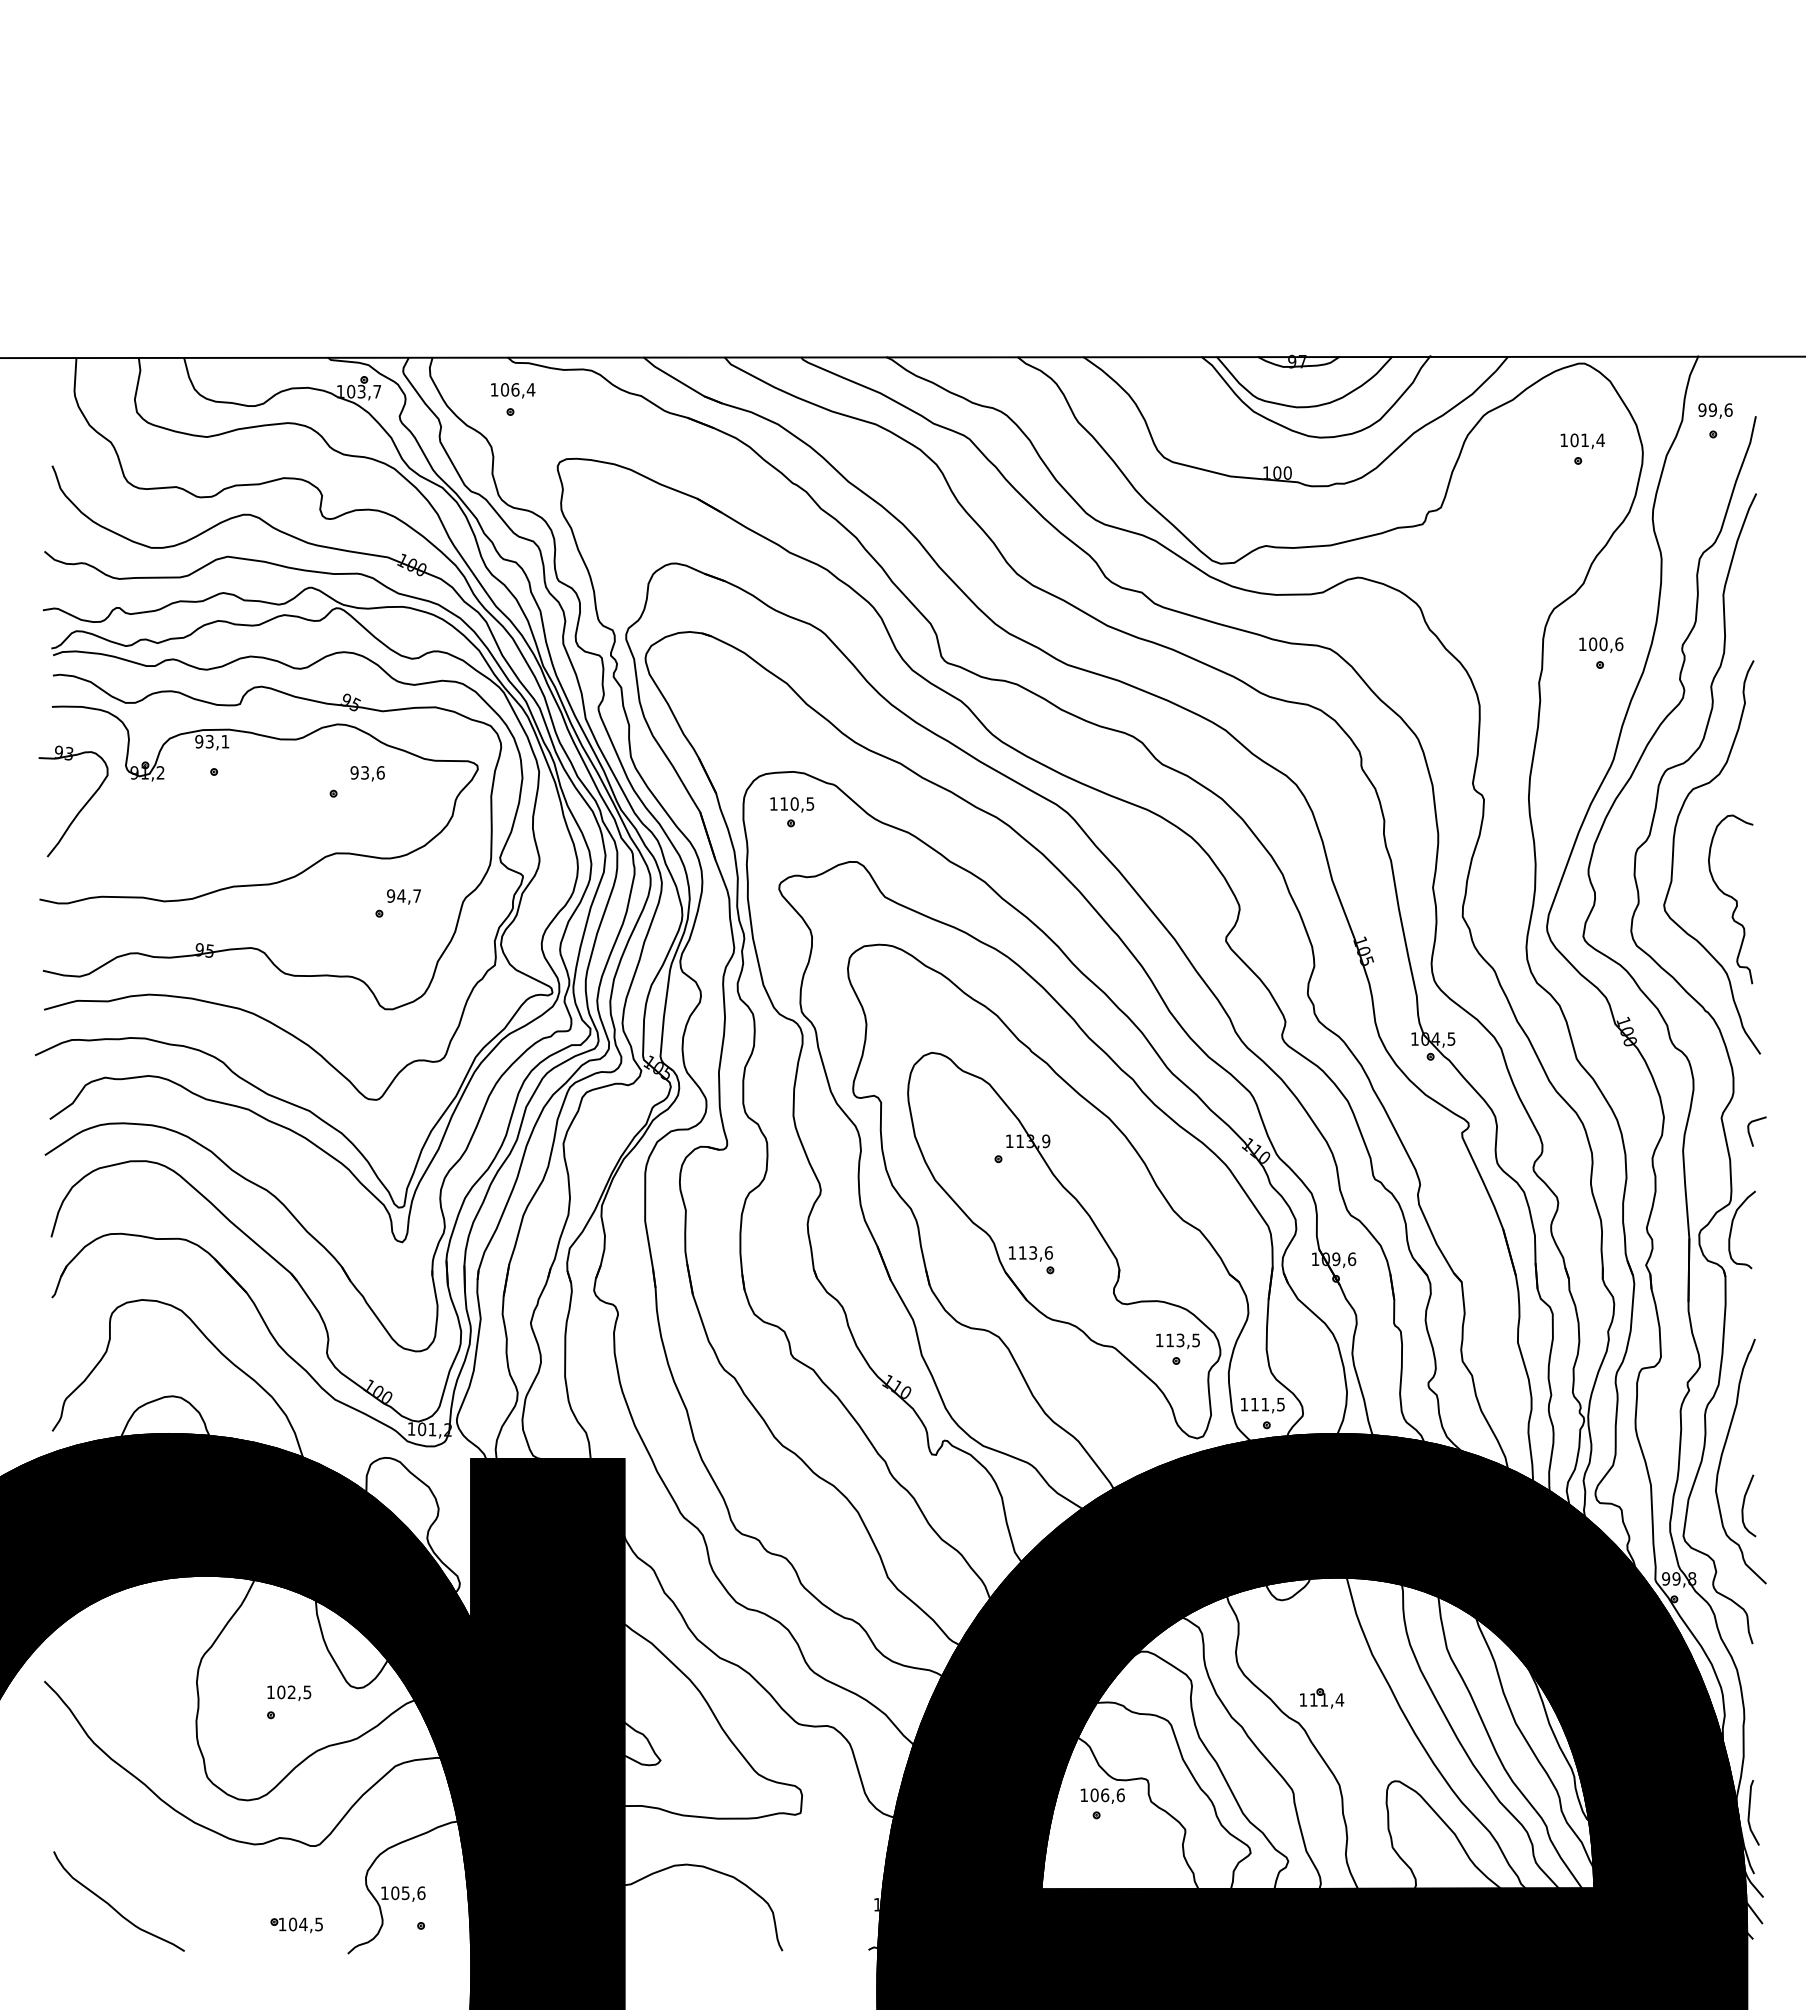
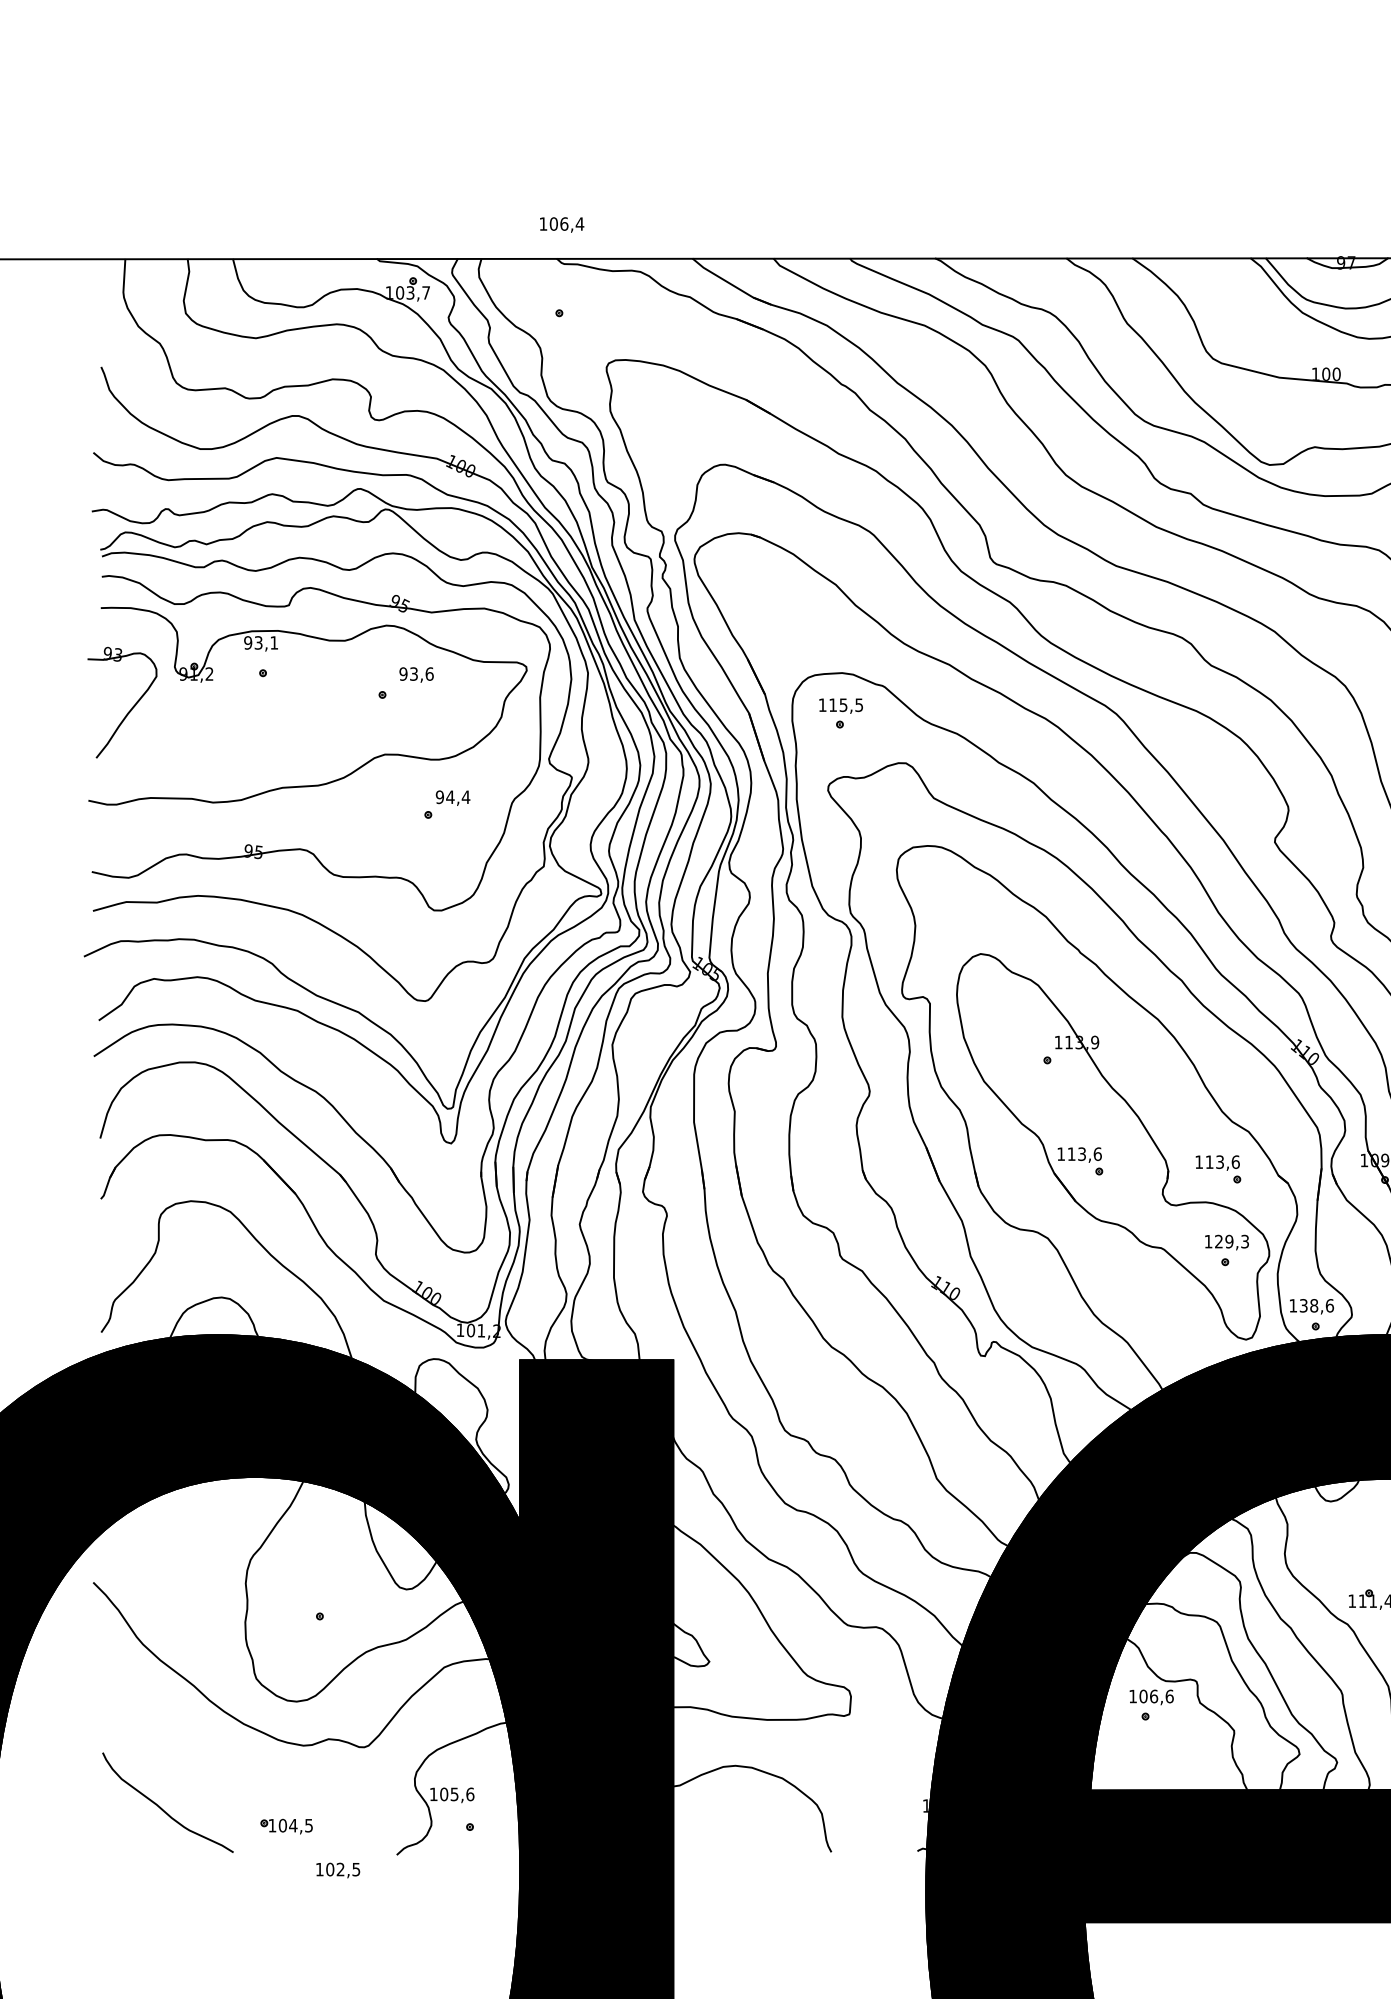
text: (513, 390) -> (562, 224), moved
text: (794, 803) -> (843, 704), 110,5 -> 115,5
text: (416, 895) -> (465, 796), 94,7 -> 94,4
part: (1169, 1268) -> (1218, 1169), added
text: (1183, 1340) -> (1232, 1241), 113,5 -> 129,3
text: (1268, 1404) -> (1317, 1305), 111,5 -> 138,6
text: (289, 1692) -> (338, 1869), moved
part: (296, 1925) -> (286, 1826), moved

